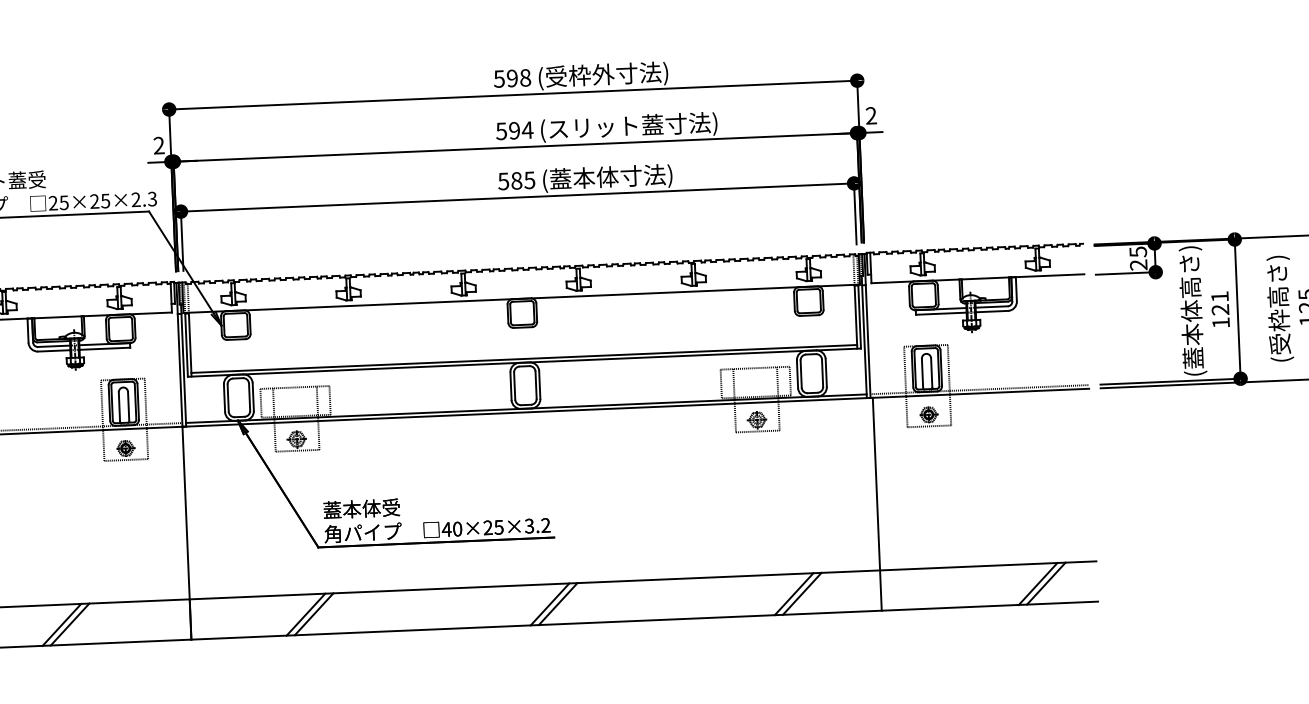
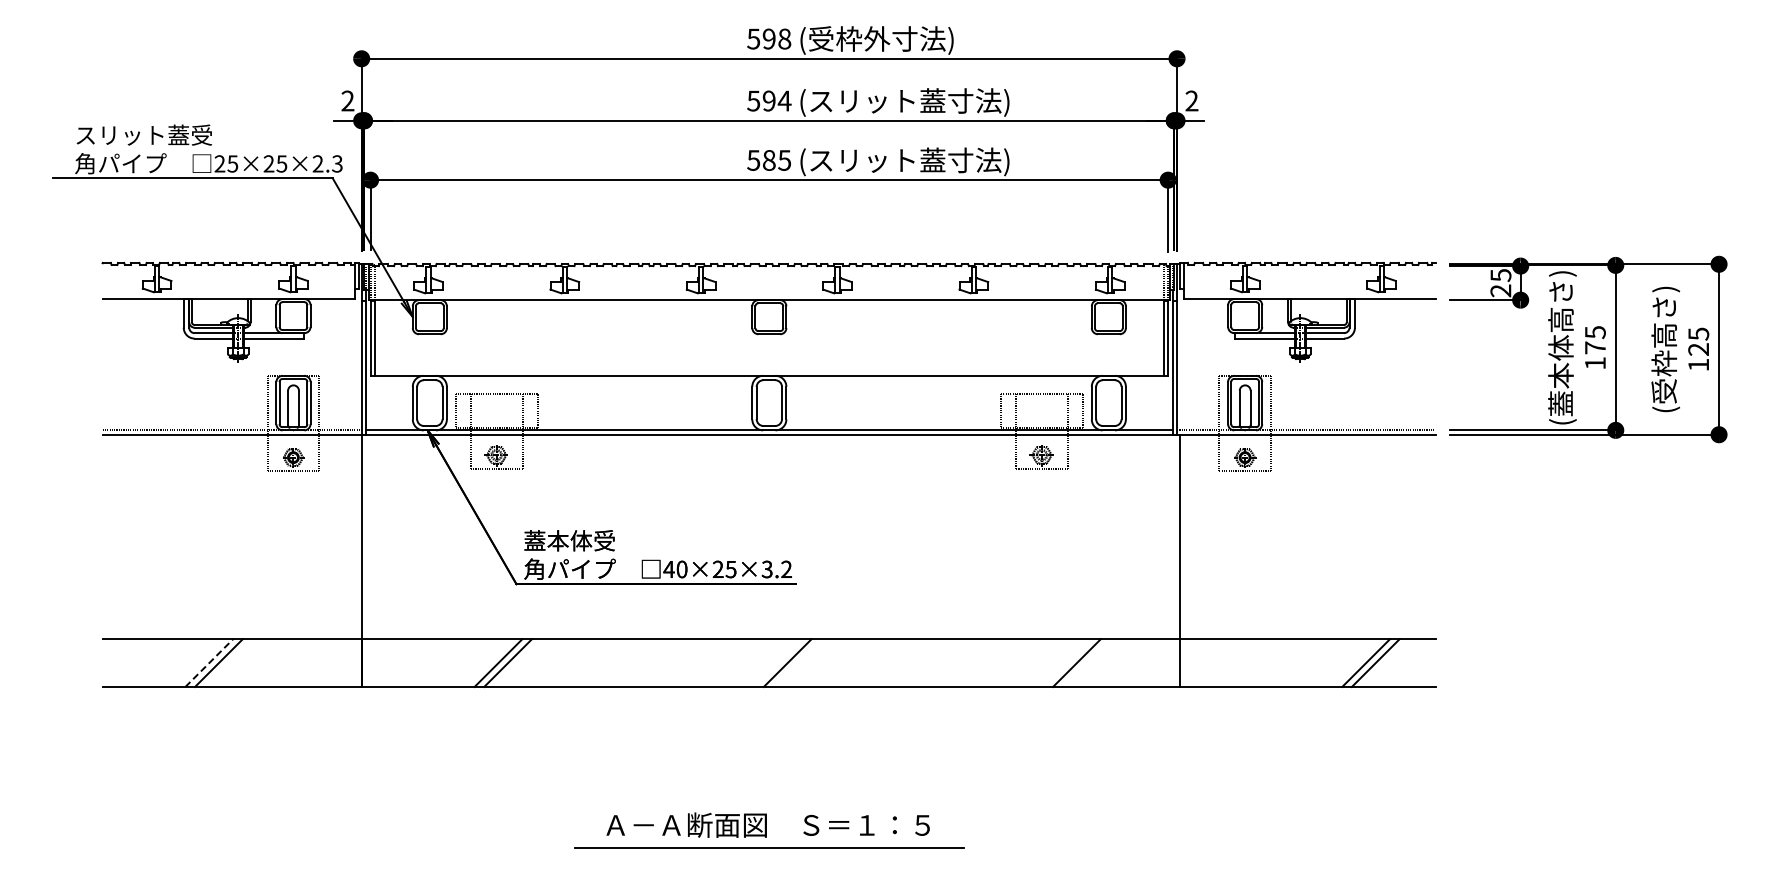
text: (634, 176) -> (908, 161), (蓋本体寸法) -> (スリット蓋寸法)
text: (1219, 303) -> (1594, 340), 121 -> 175
line: (523, 359) -> (768, 371), removed
line: (802, 593) -> (1086, 662), removed
line: (558, 603) -> (797, 662), removed
line: (62, 625) -> (209, 663), solid -> dashed

